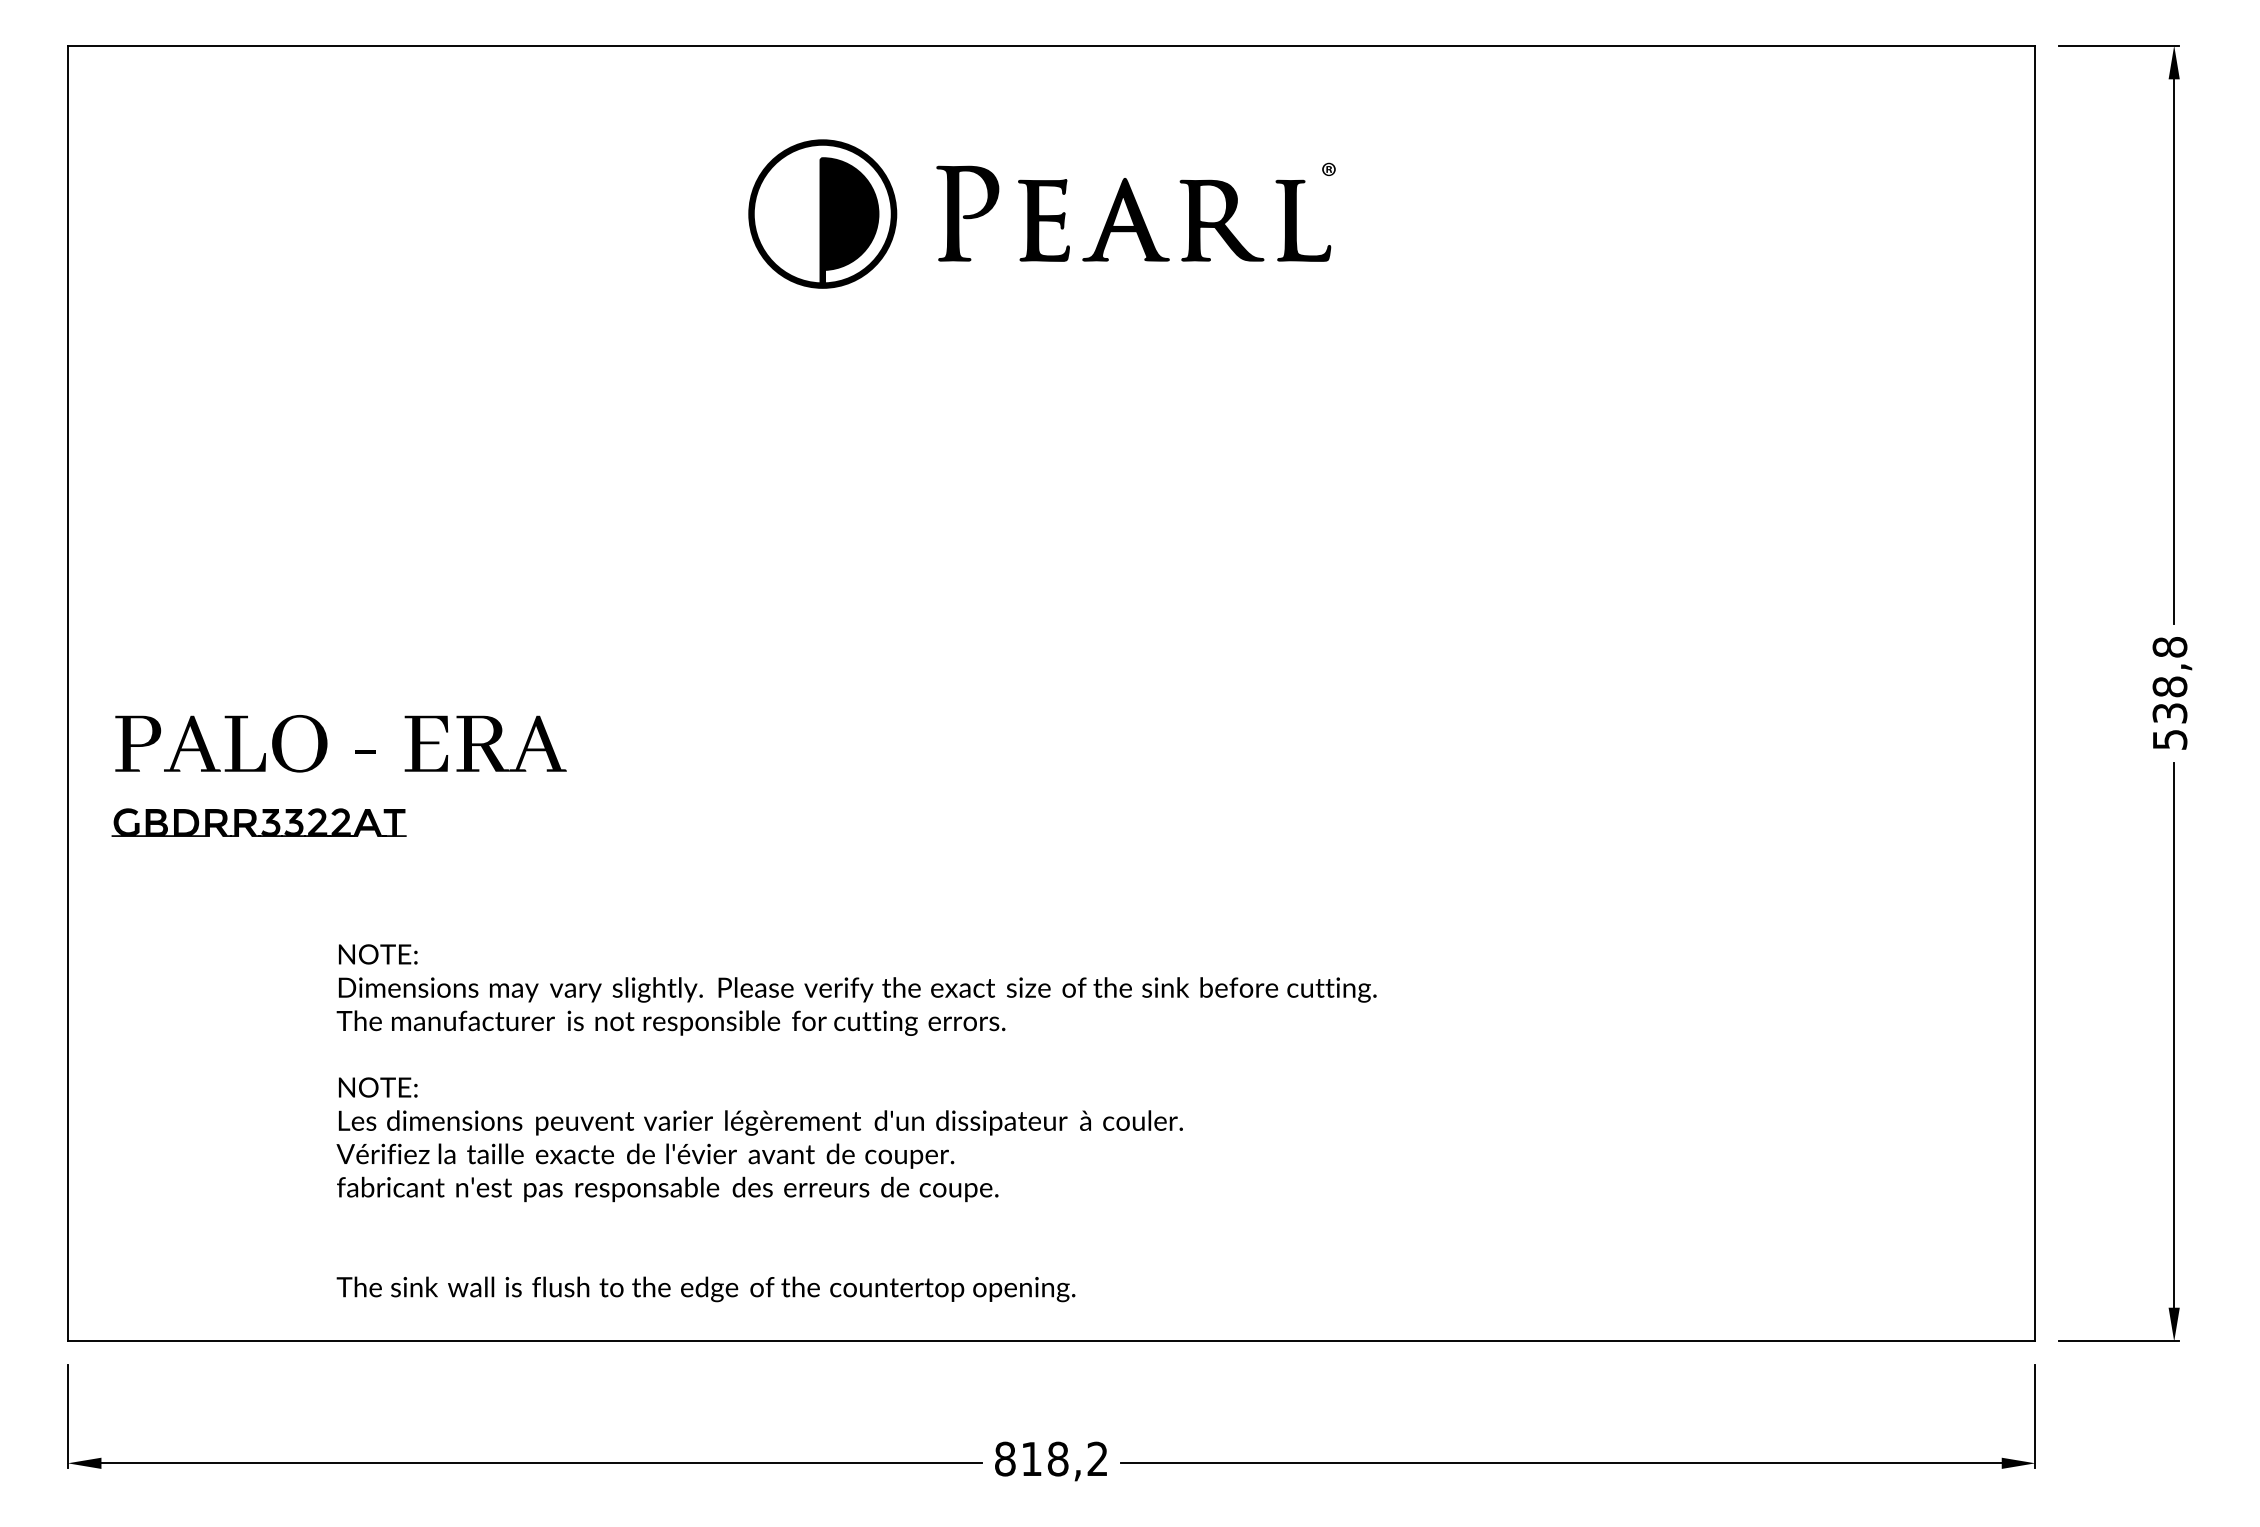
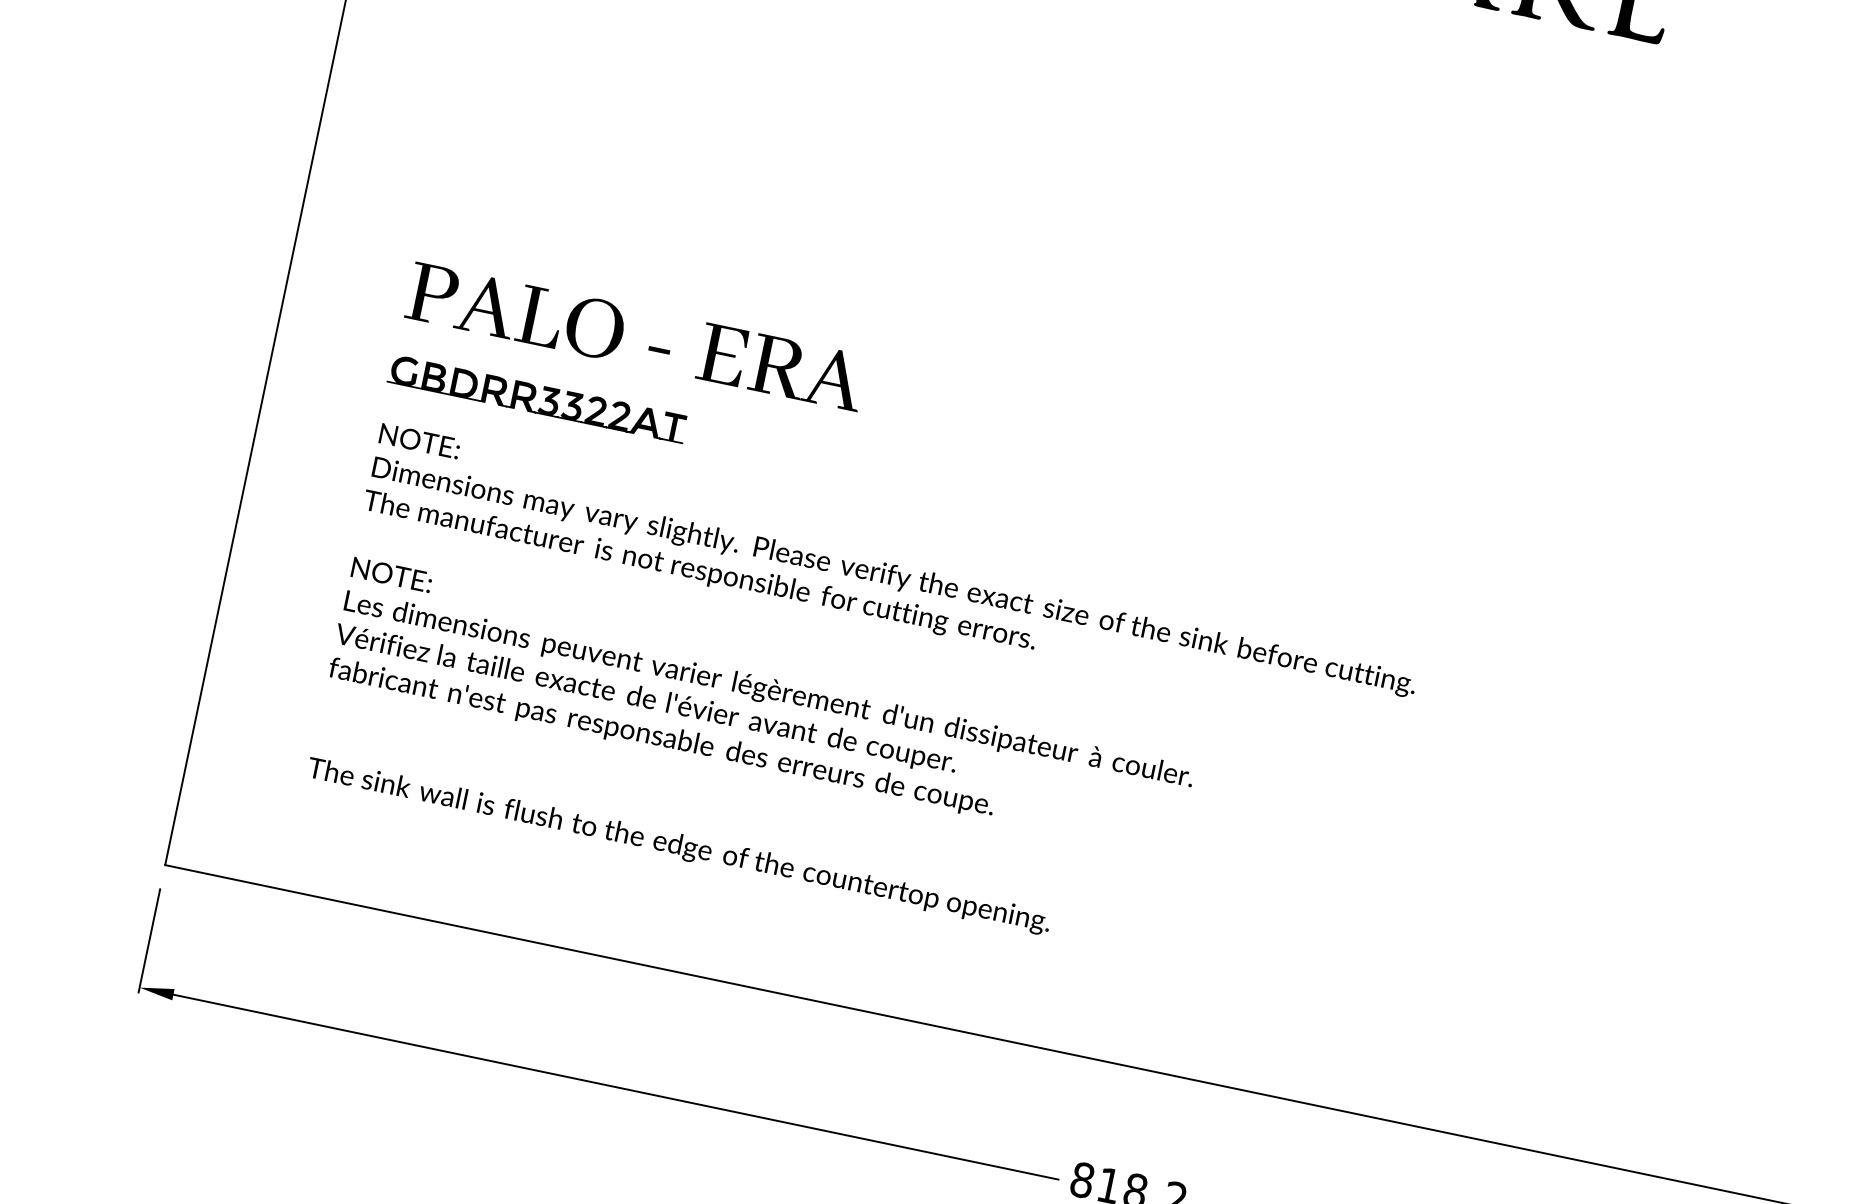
text: (338, 775) -> (627, 368), moved
text: (856, 1123) -> (864, 711), moved

